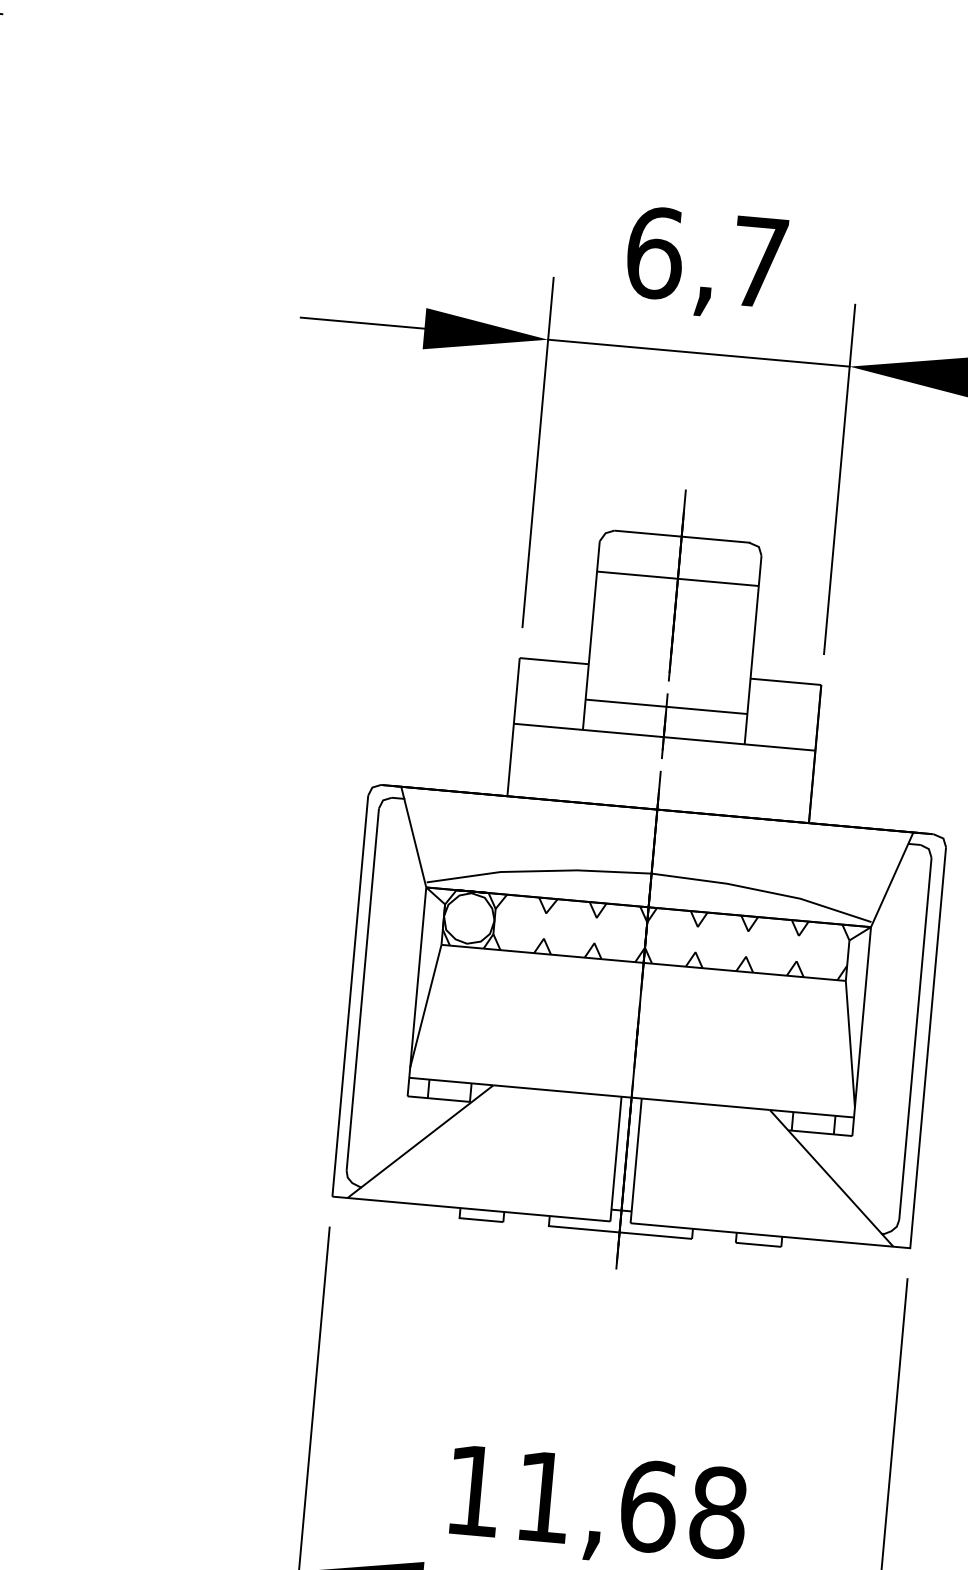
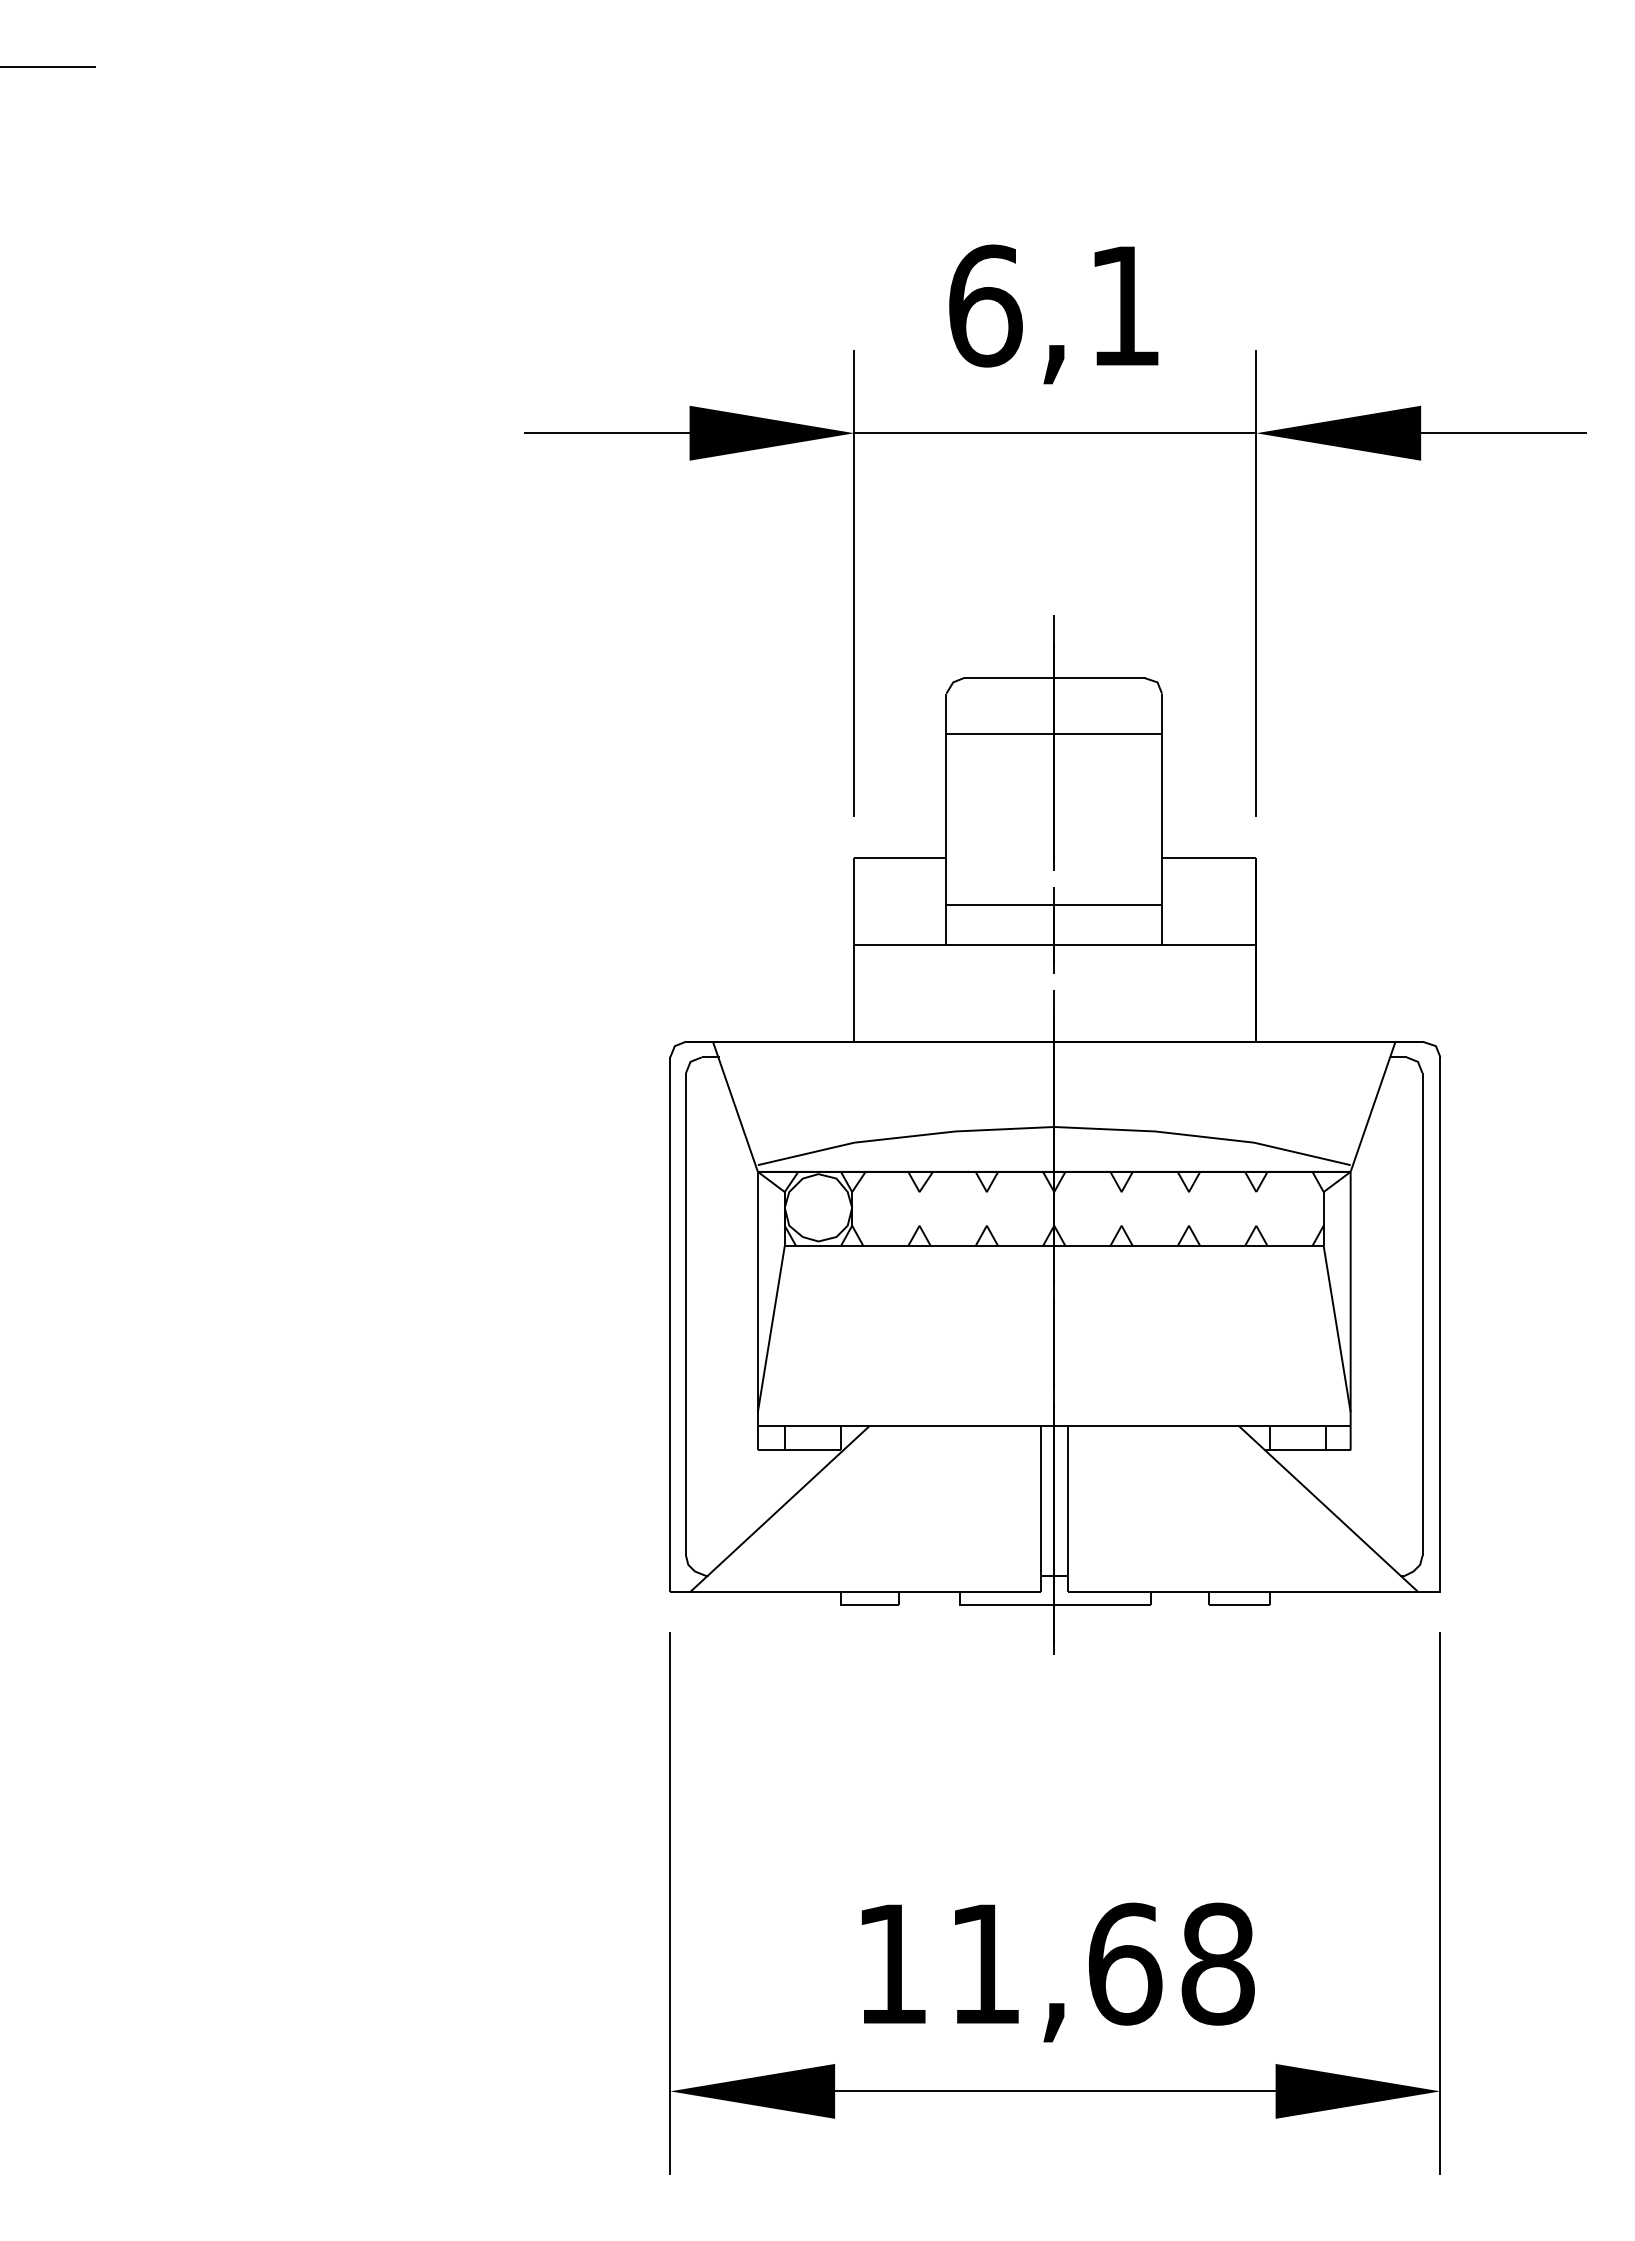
text: (759, 261) -> (1124, 305), 6,7 -> 6,1

